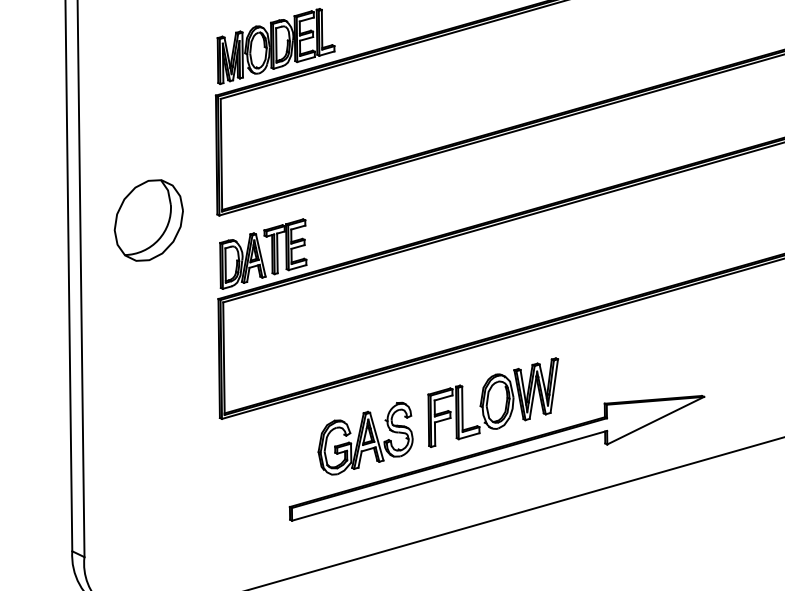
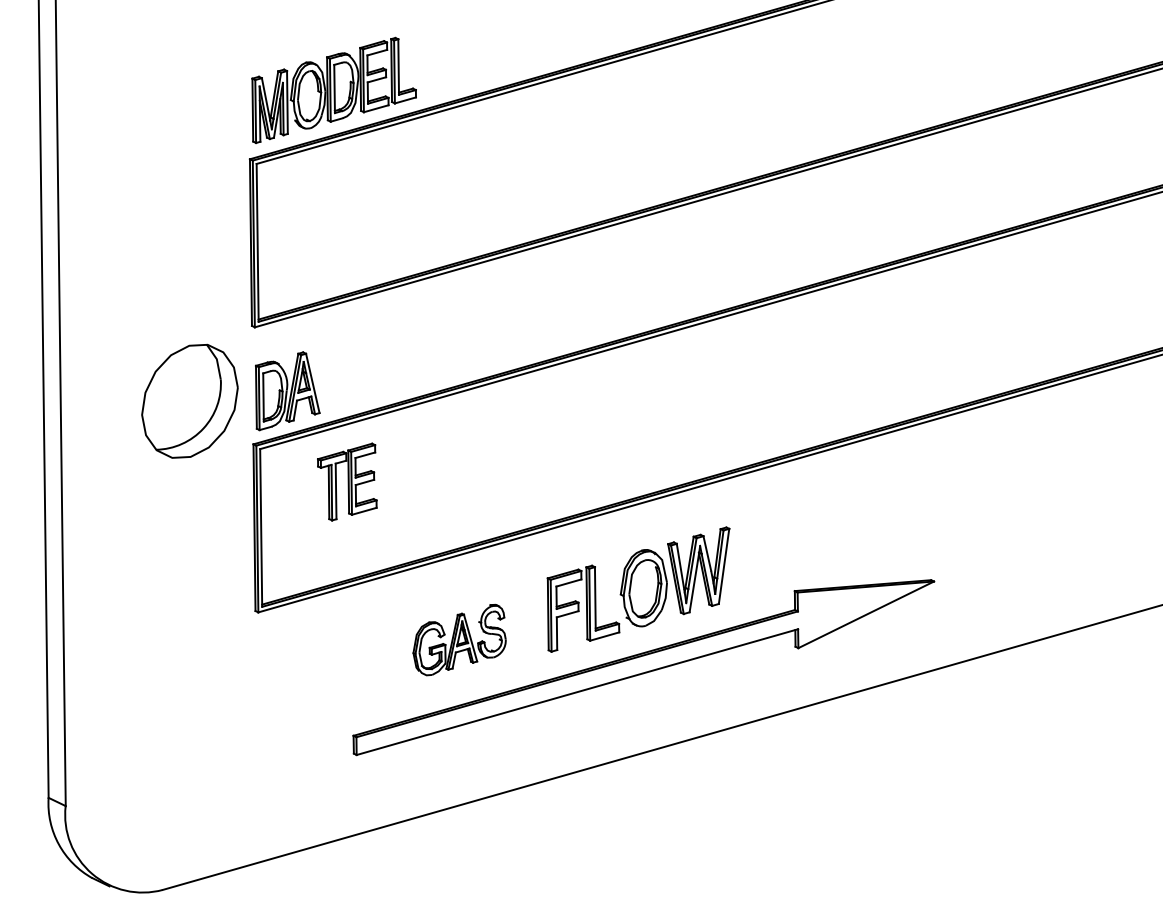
part: (148, 219) -> (189, 400), moved
part: (285, 246) -> (347, 481), moved
part: (365, 438) -> (459, 639), size x0.7

